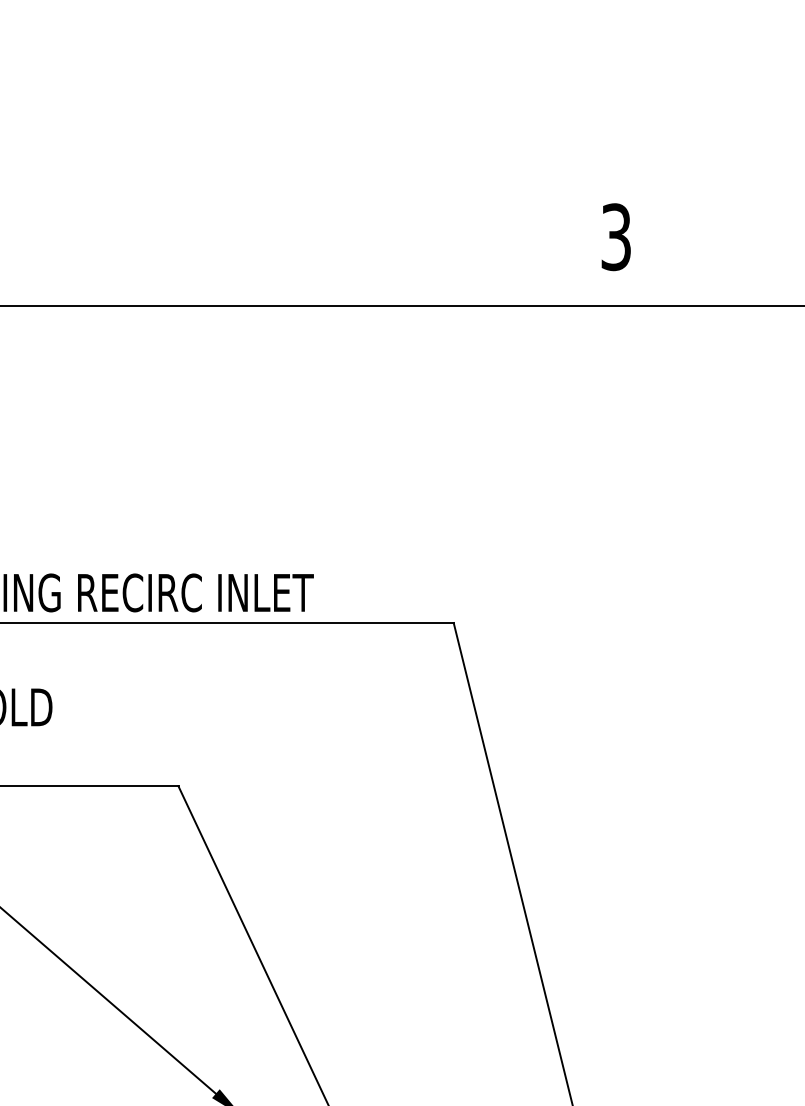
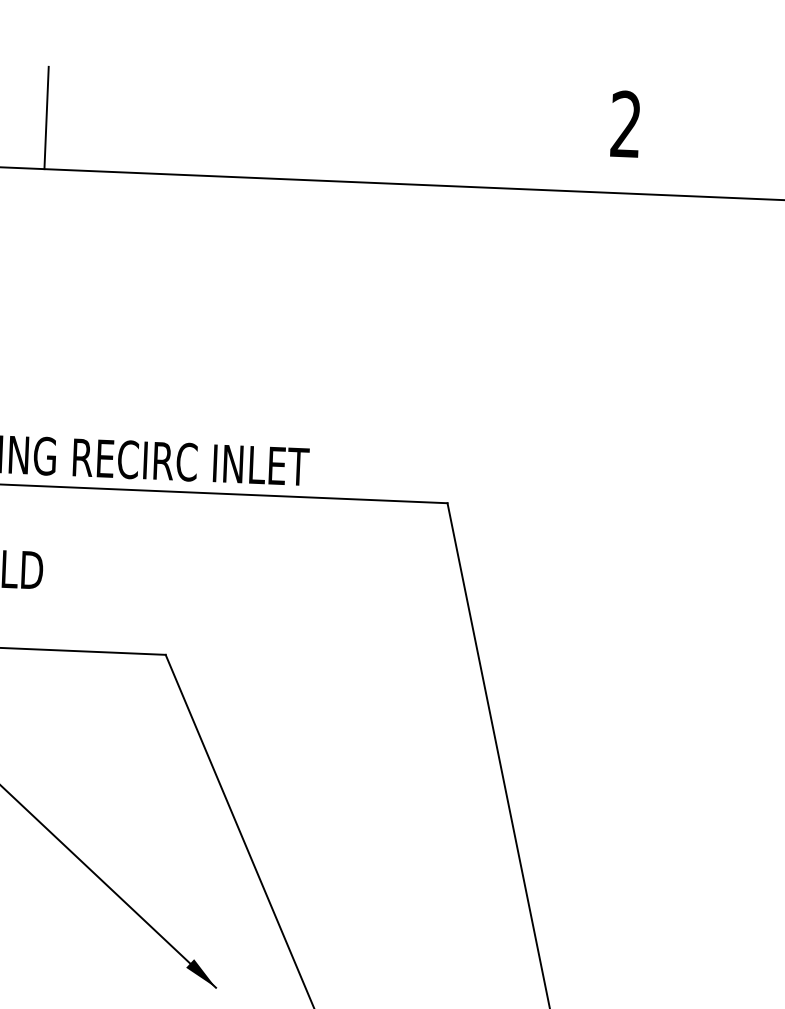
text: (615, 237) -> (625, 124), 3 -> 2
line: (37, 254) -> (47, 117), added

